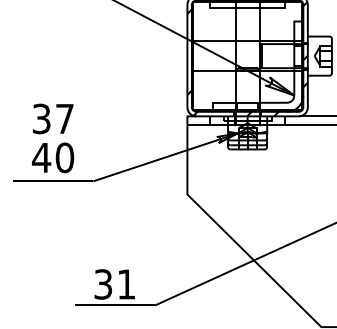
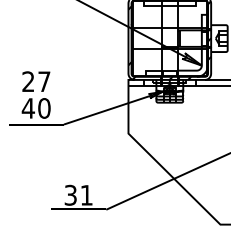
text: (41, 118) -> (28, 81), 37 -> 27

